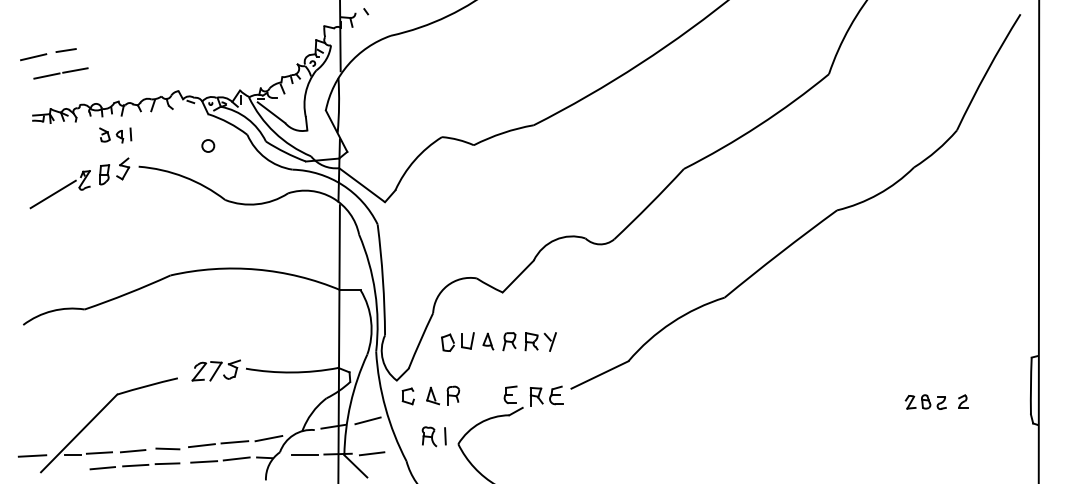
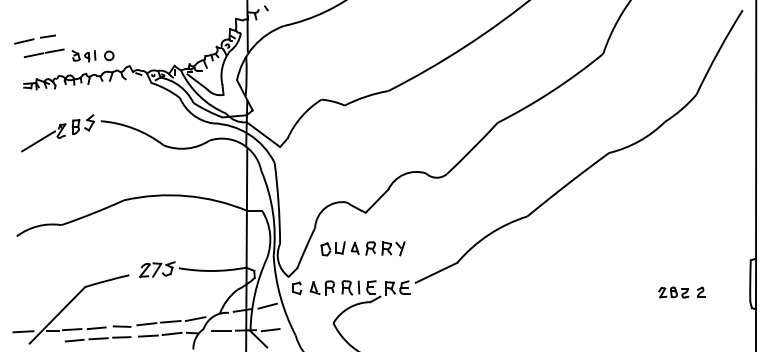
part: (115, 135) -> (83, 56), moved
circle: (208, 145) -> (109, 55), moved
part: (433, 436) -> (350, 287), moved

